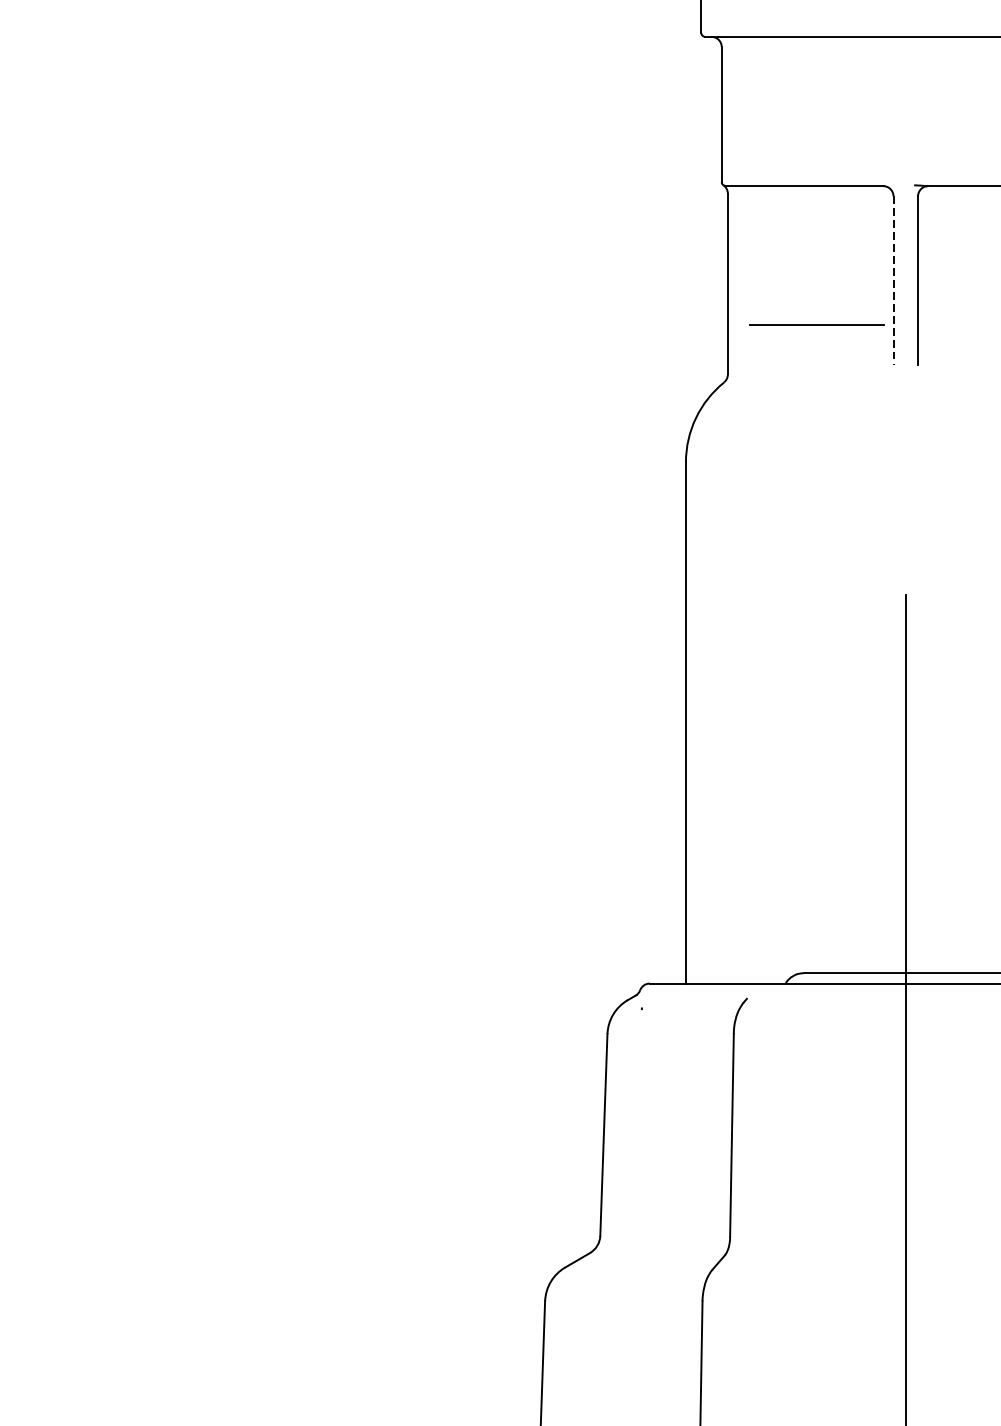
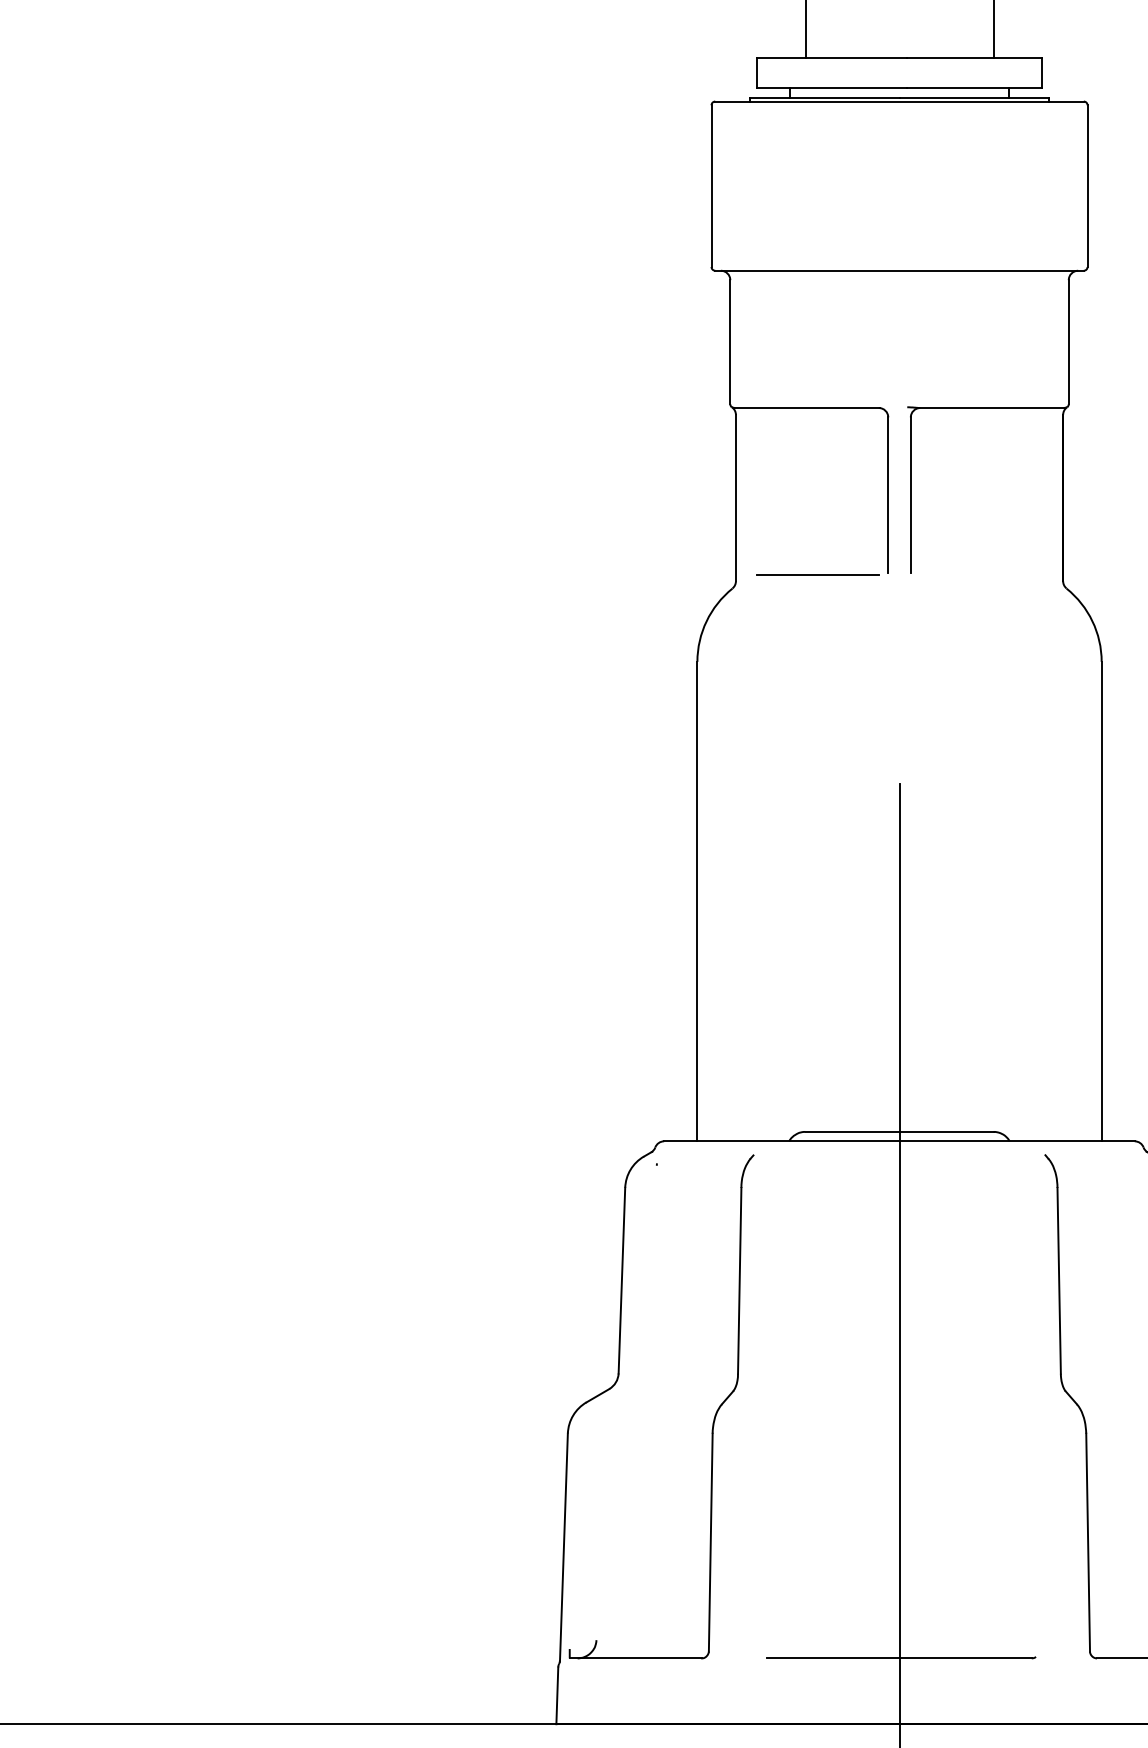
line: (893, 281) -> (888, 495), dashed -> solid
line: (816, 324) -> (817, 574), moved

